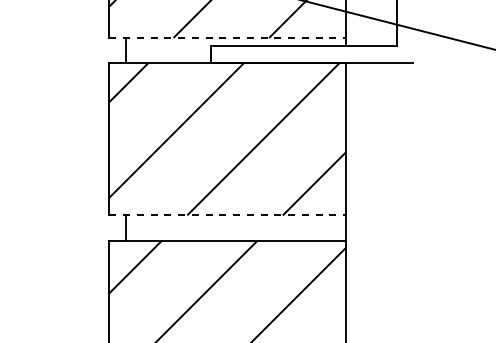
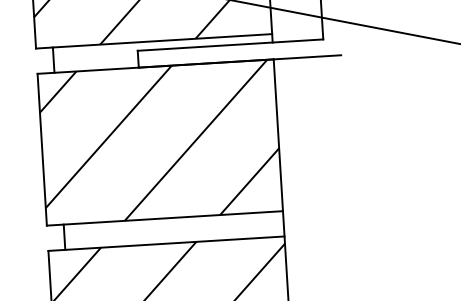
line: (228, 38) -> (155, 41), dashed -> solid
line: (228, 215) -> (165, 218), dashed -> solid

